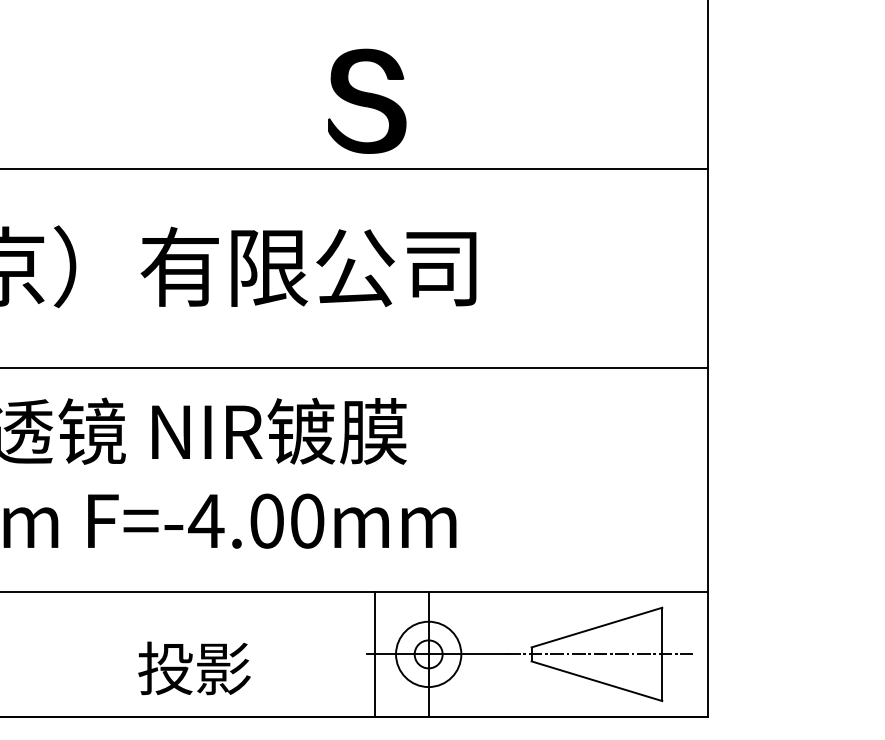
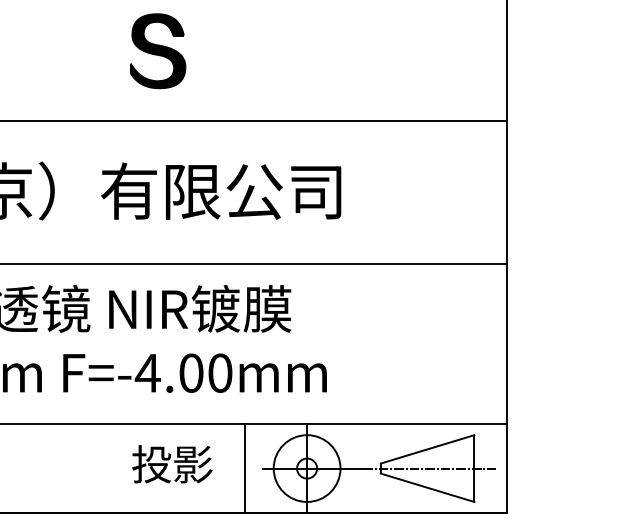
part: (367, 100) -> (158, 50), moved
line: (375, 654) -> (244, 468), moved
circle: (428, 654) -> (306, 468), size x1.43
text: (194, 668) -> (172, 464), moved

